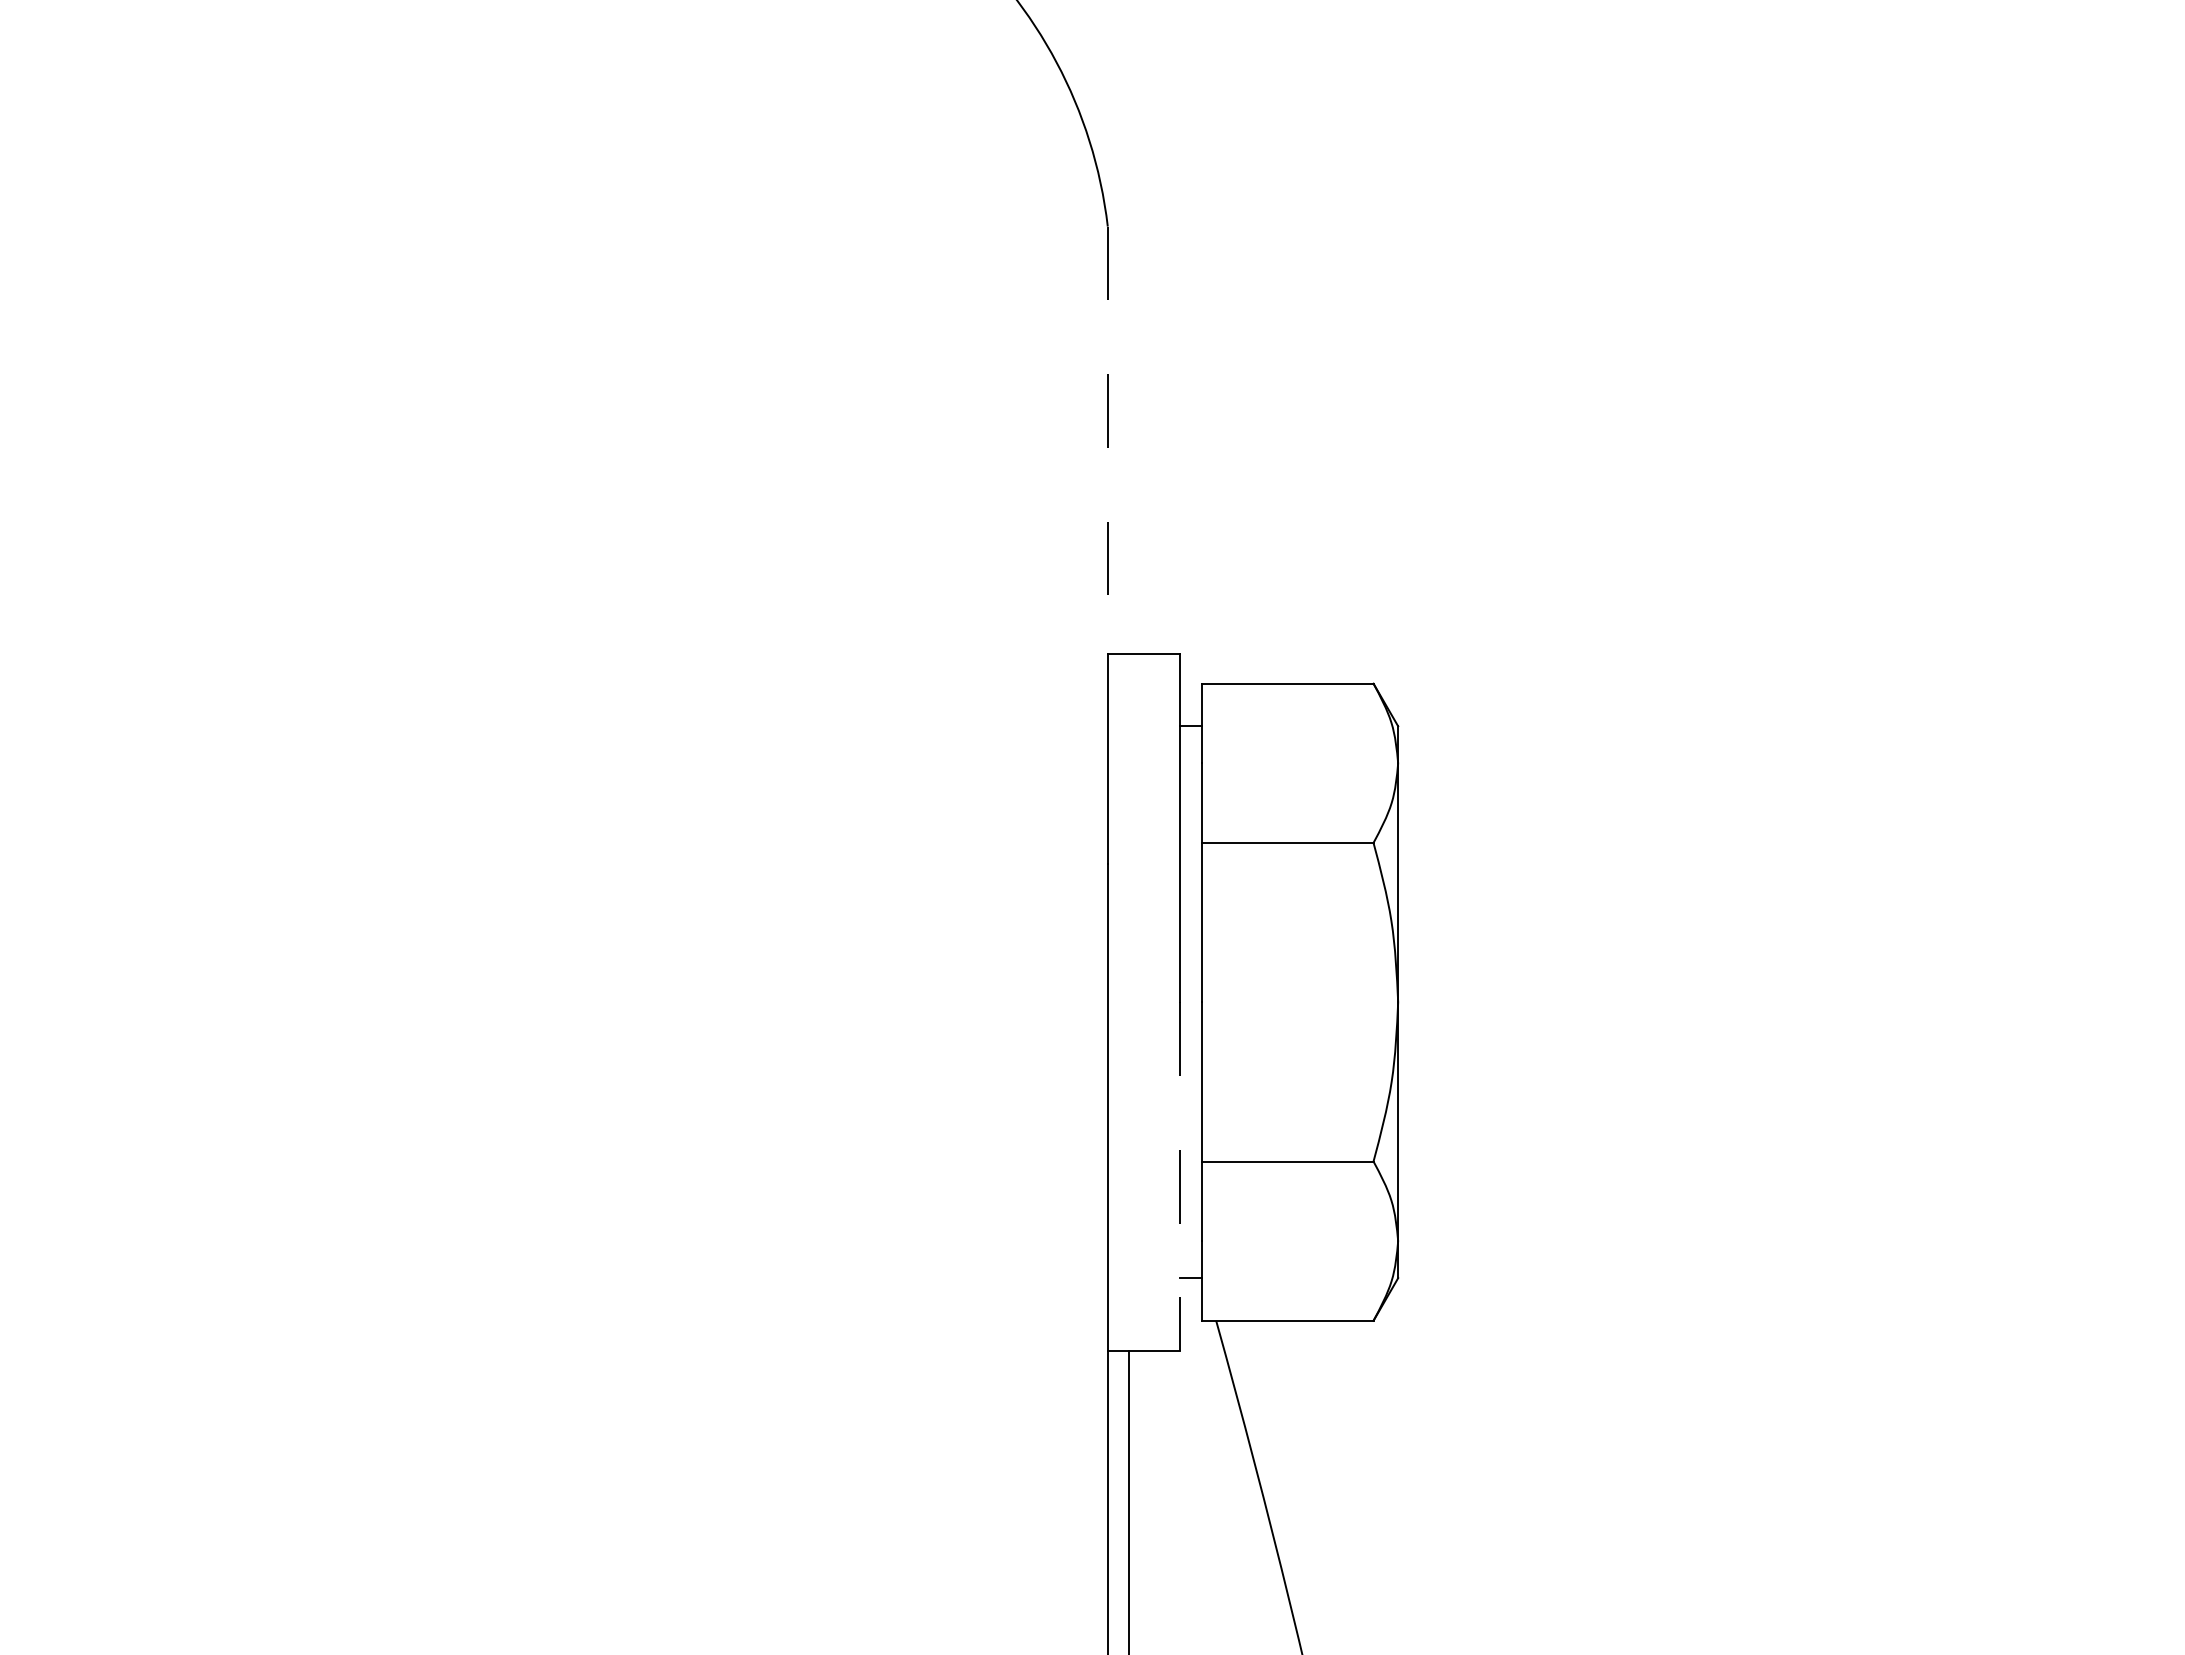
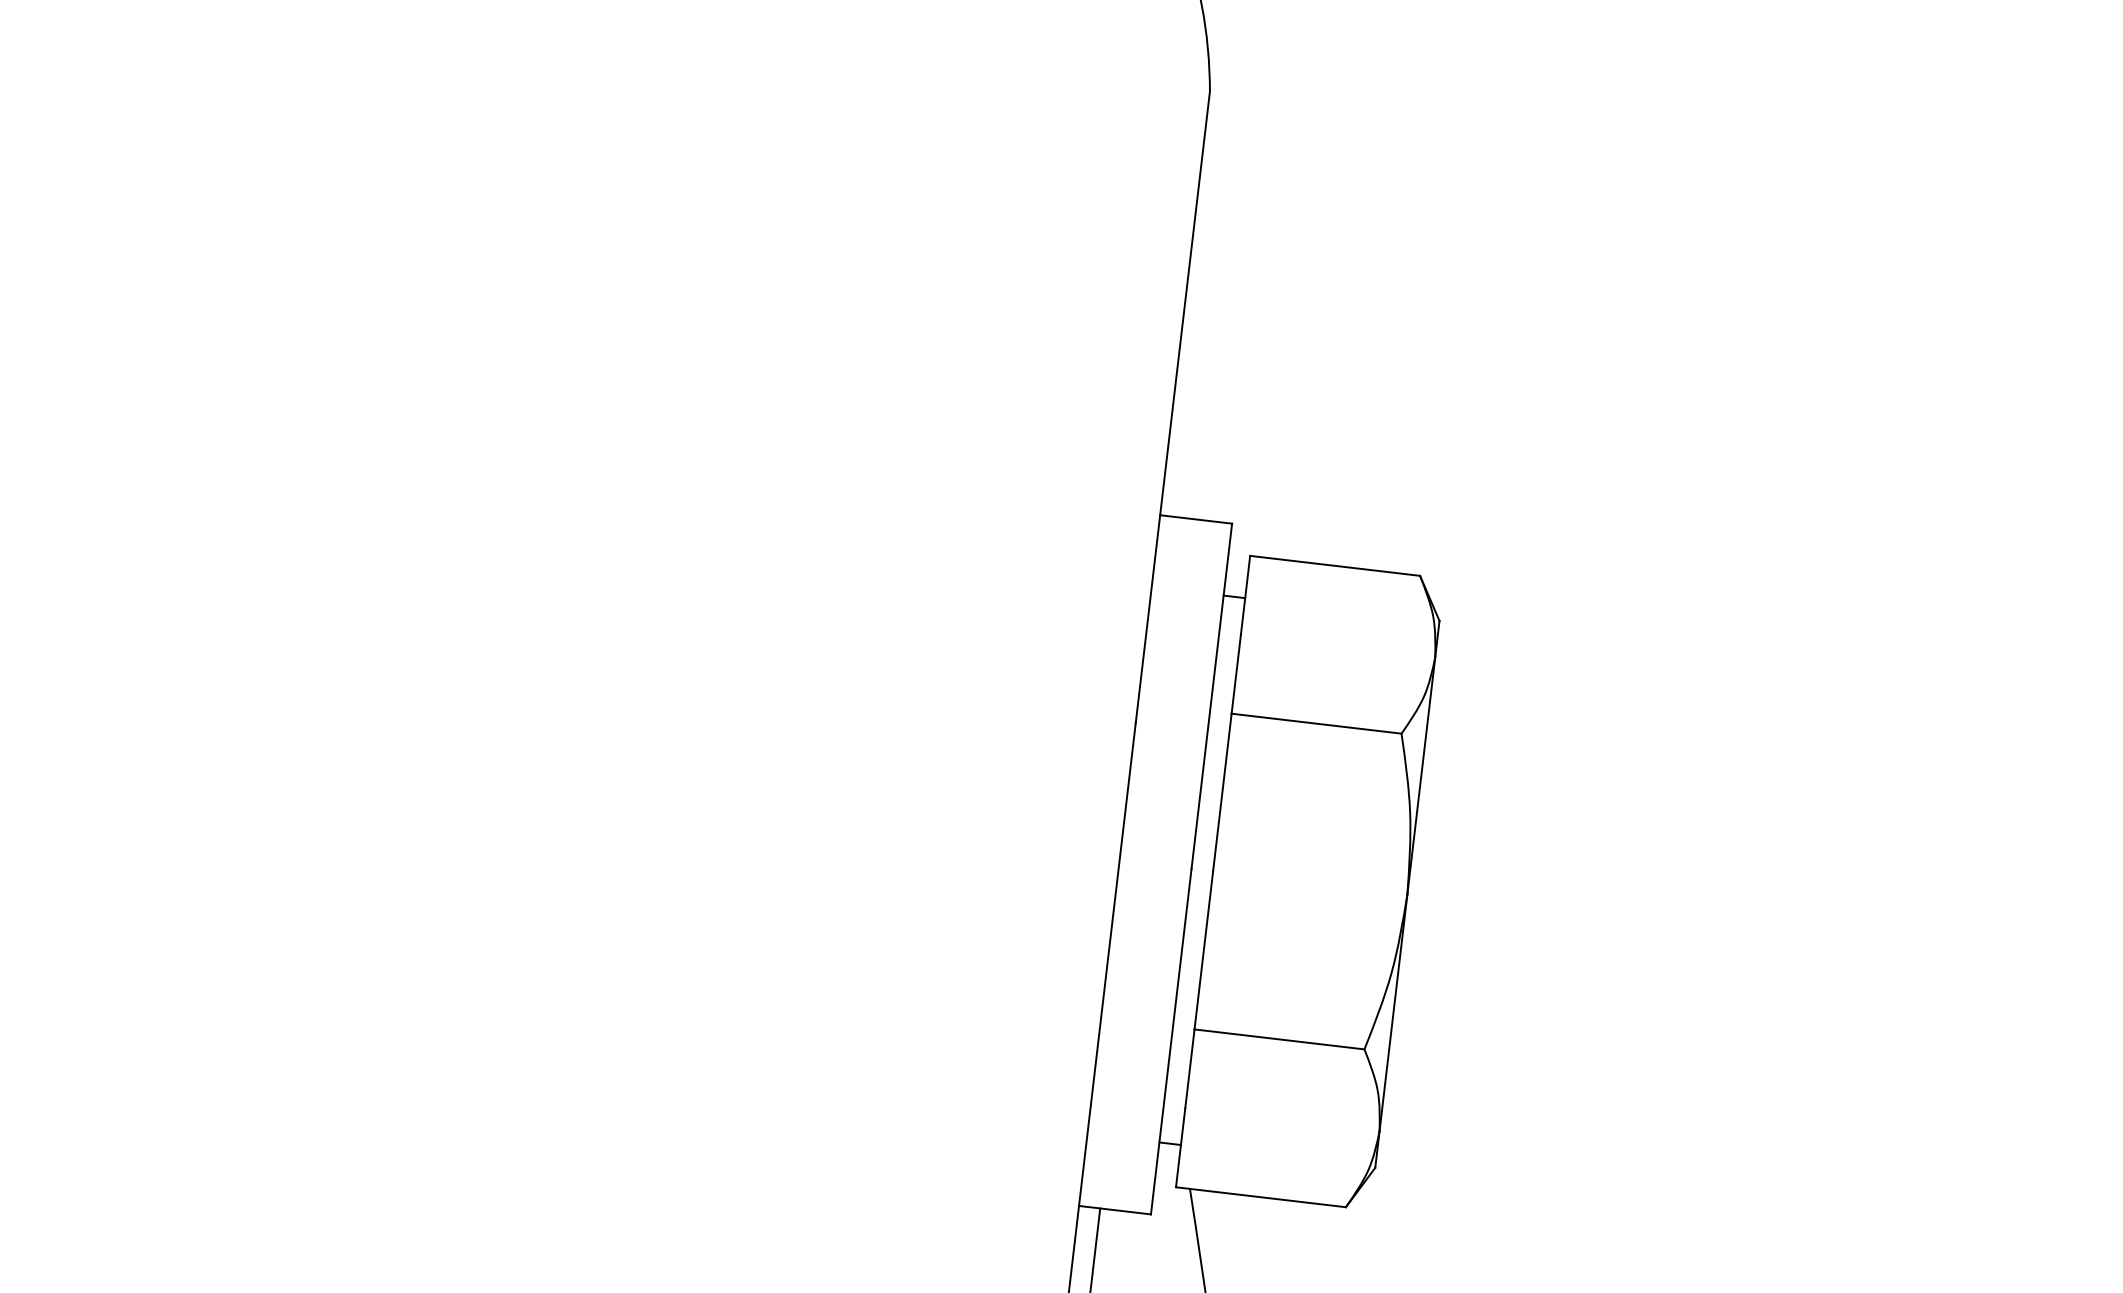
line: (1107, 440) -> (1184, 303), dashed -> solid
line: (1180, 1177) -> (1171, 1042), dashed -> solid

